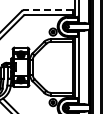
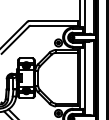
line: (48, 10) -> (53, 21), dashed -> solid

